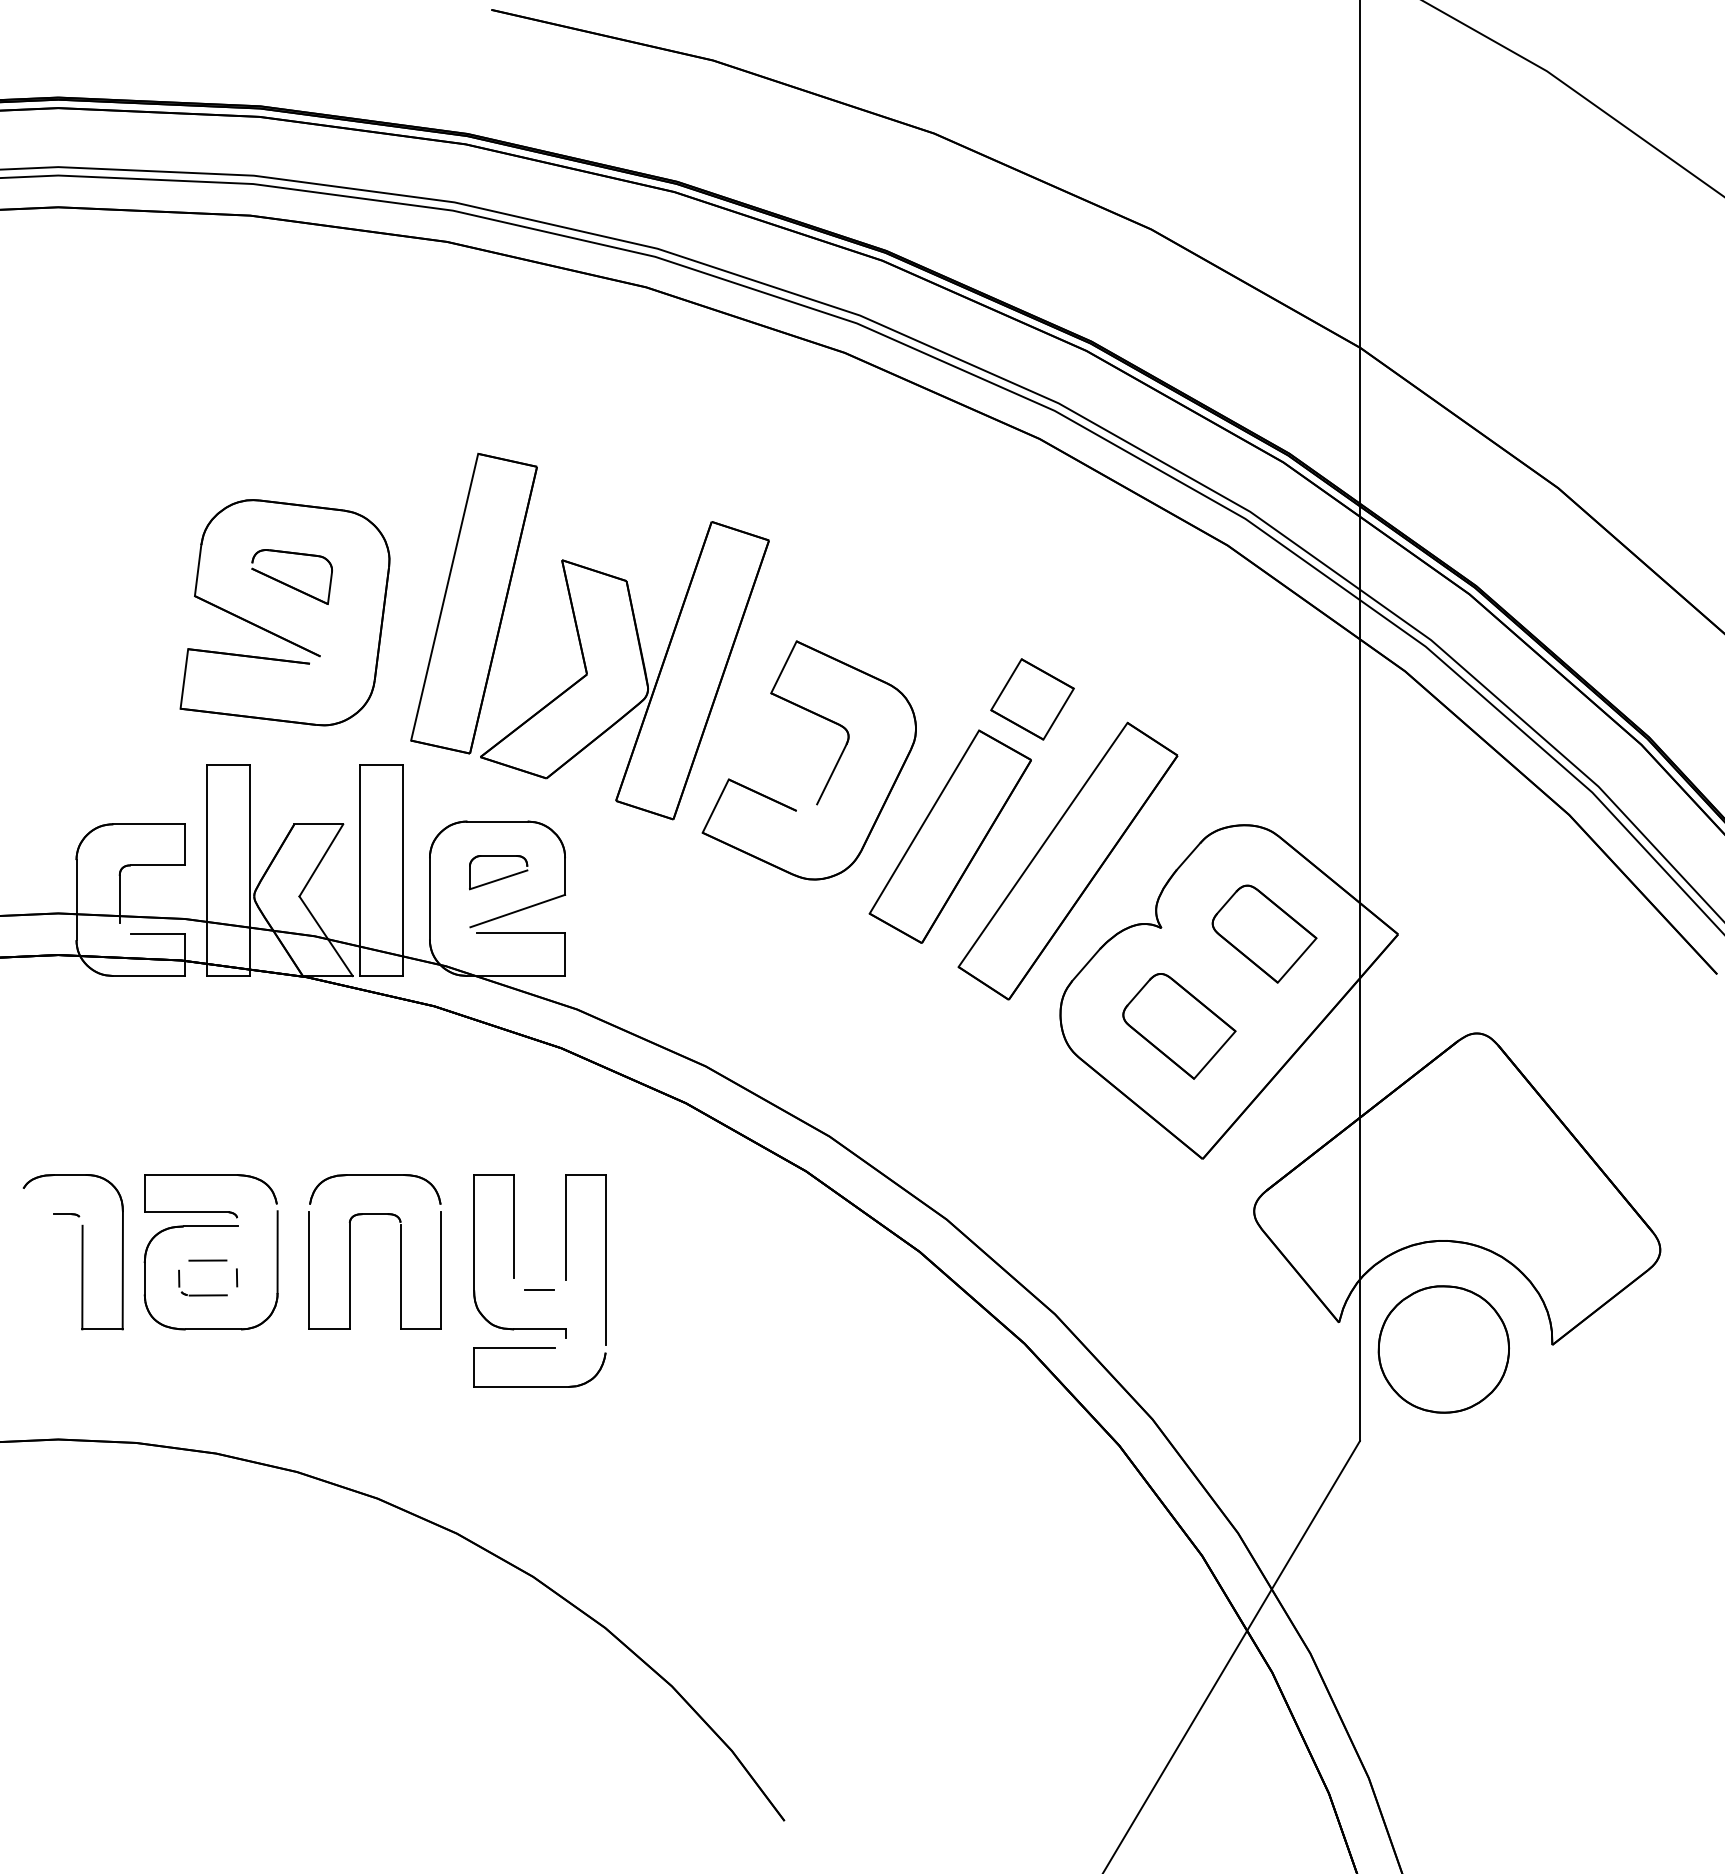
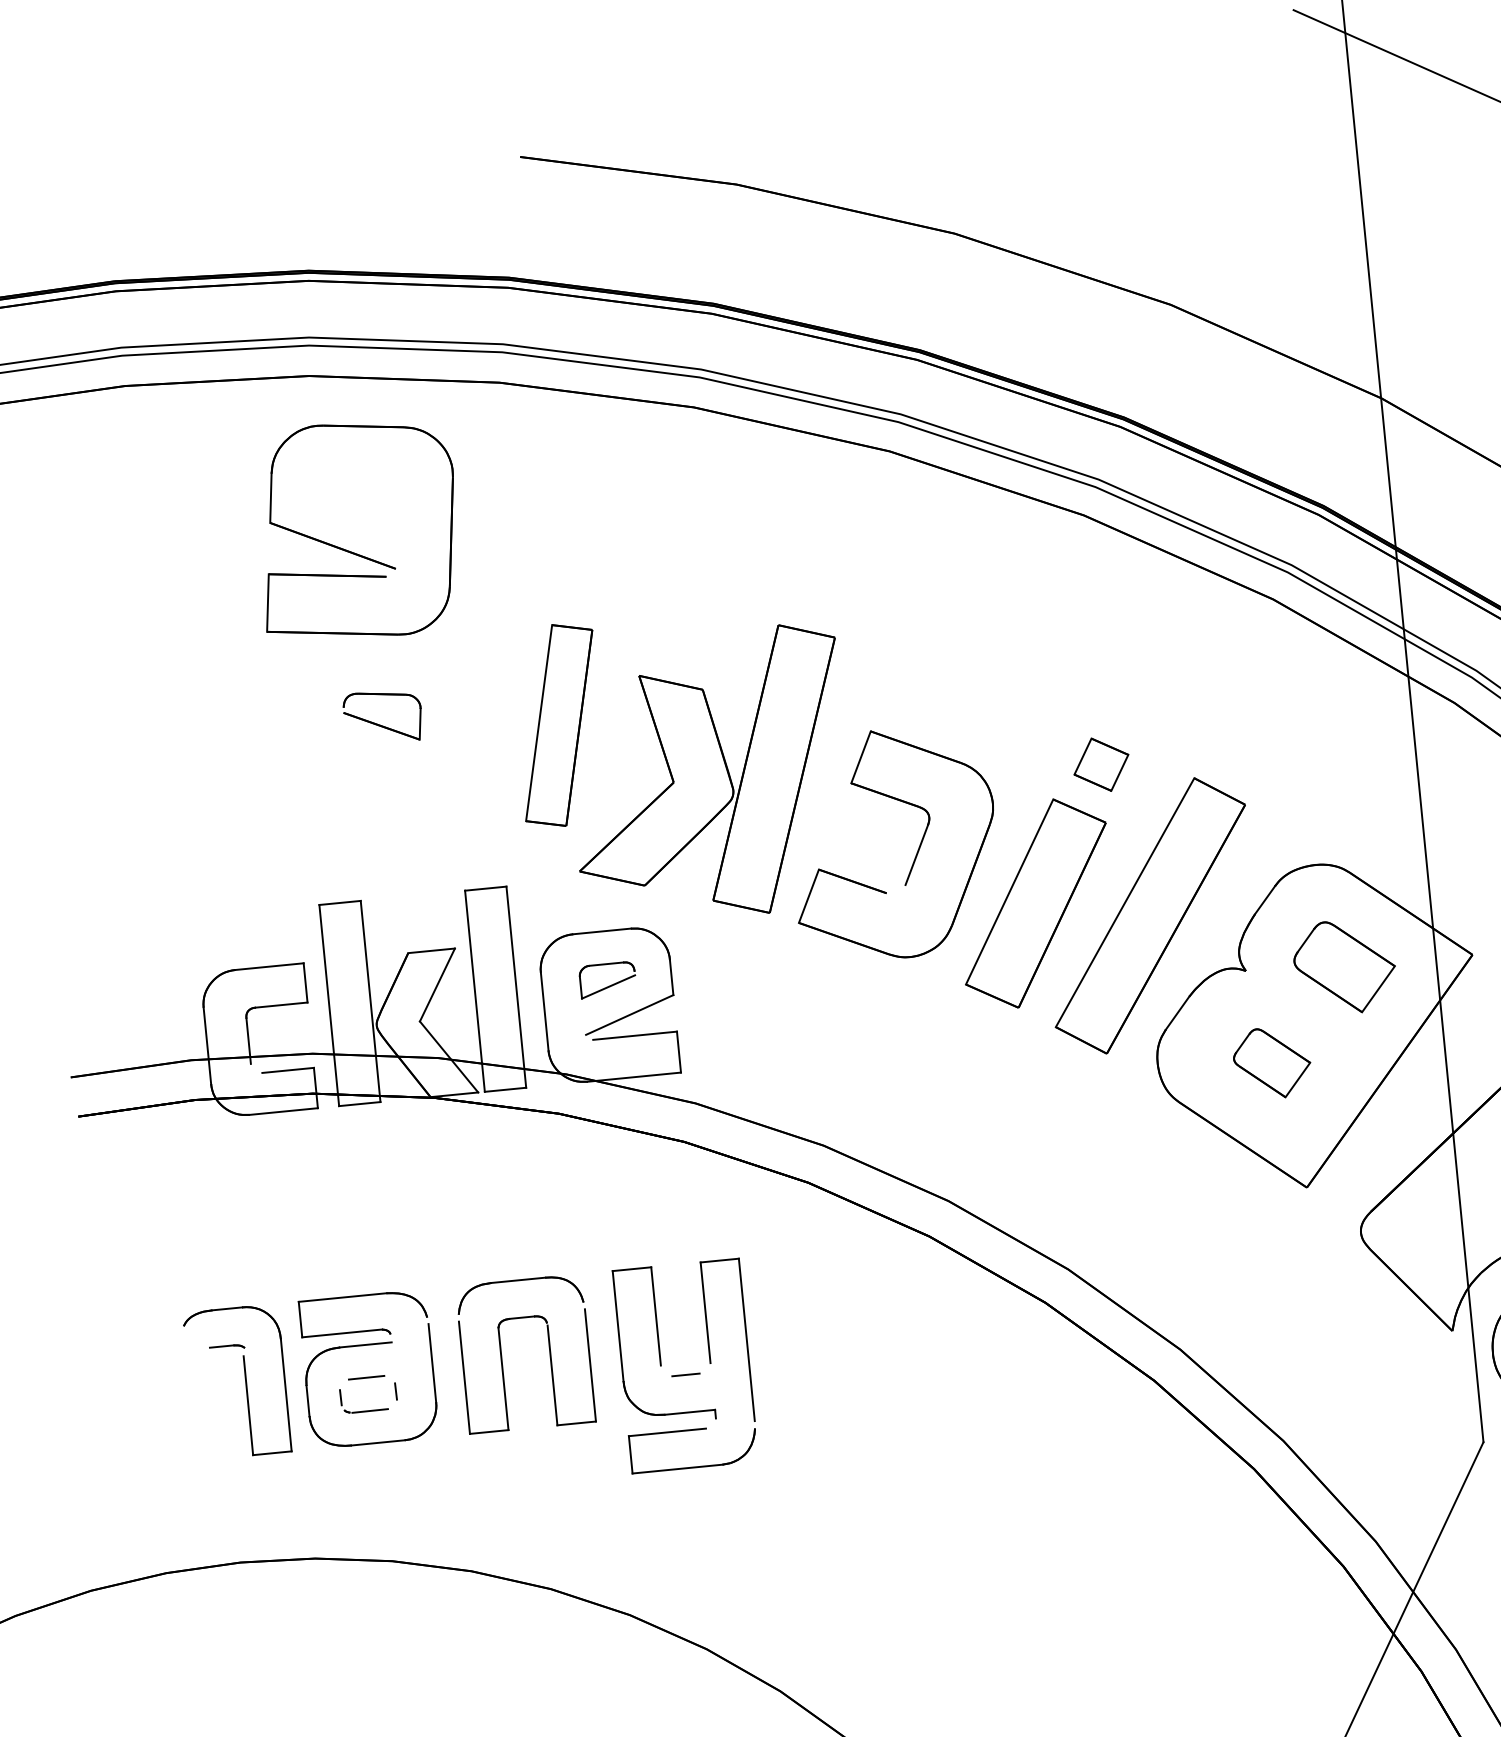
part: (473, 603) -> (558, 725), size x0.7
part: (273, 632) -> (348, 550), moved
part: (1032, 699) -> (1101, 764), size x0.7
part: (1179, 1026) -> (1272, 1063), size x0.7
part: (66, 1215) -> (227, 1347), size x1.4

